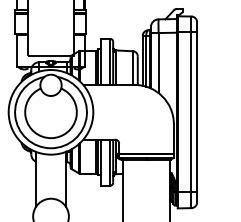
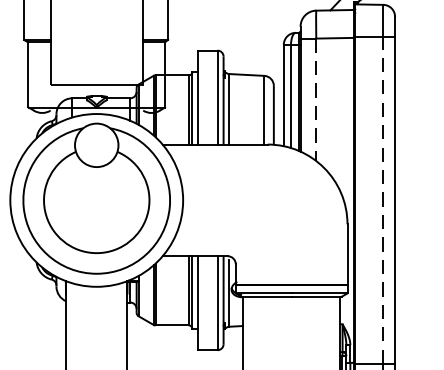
line: (158, 63) -> (316, 100), solid -> dashed
line: (191, 111) -> (383, 198), solid -> dashed

